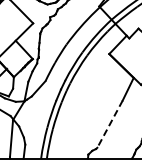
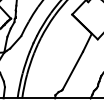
line: (110, 124) -> (73, 71), dashed -> solid

